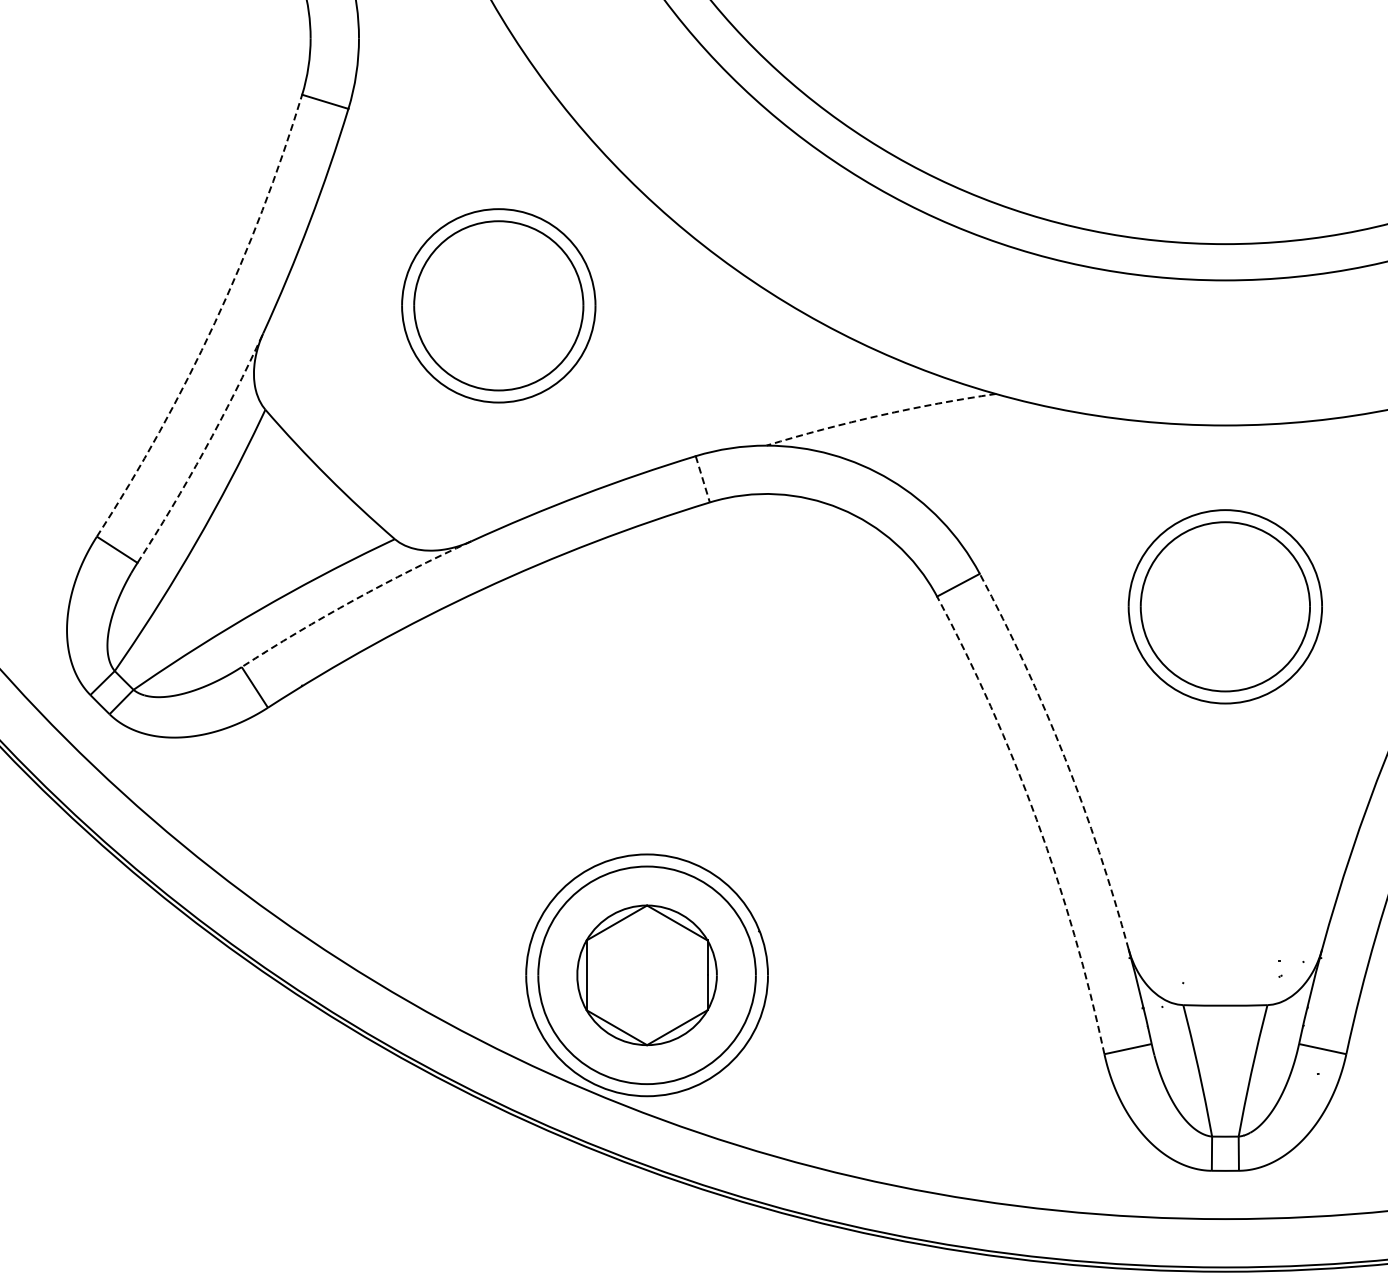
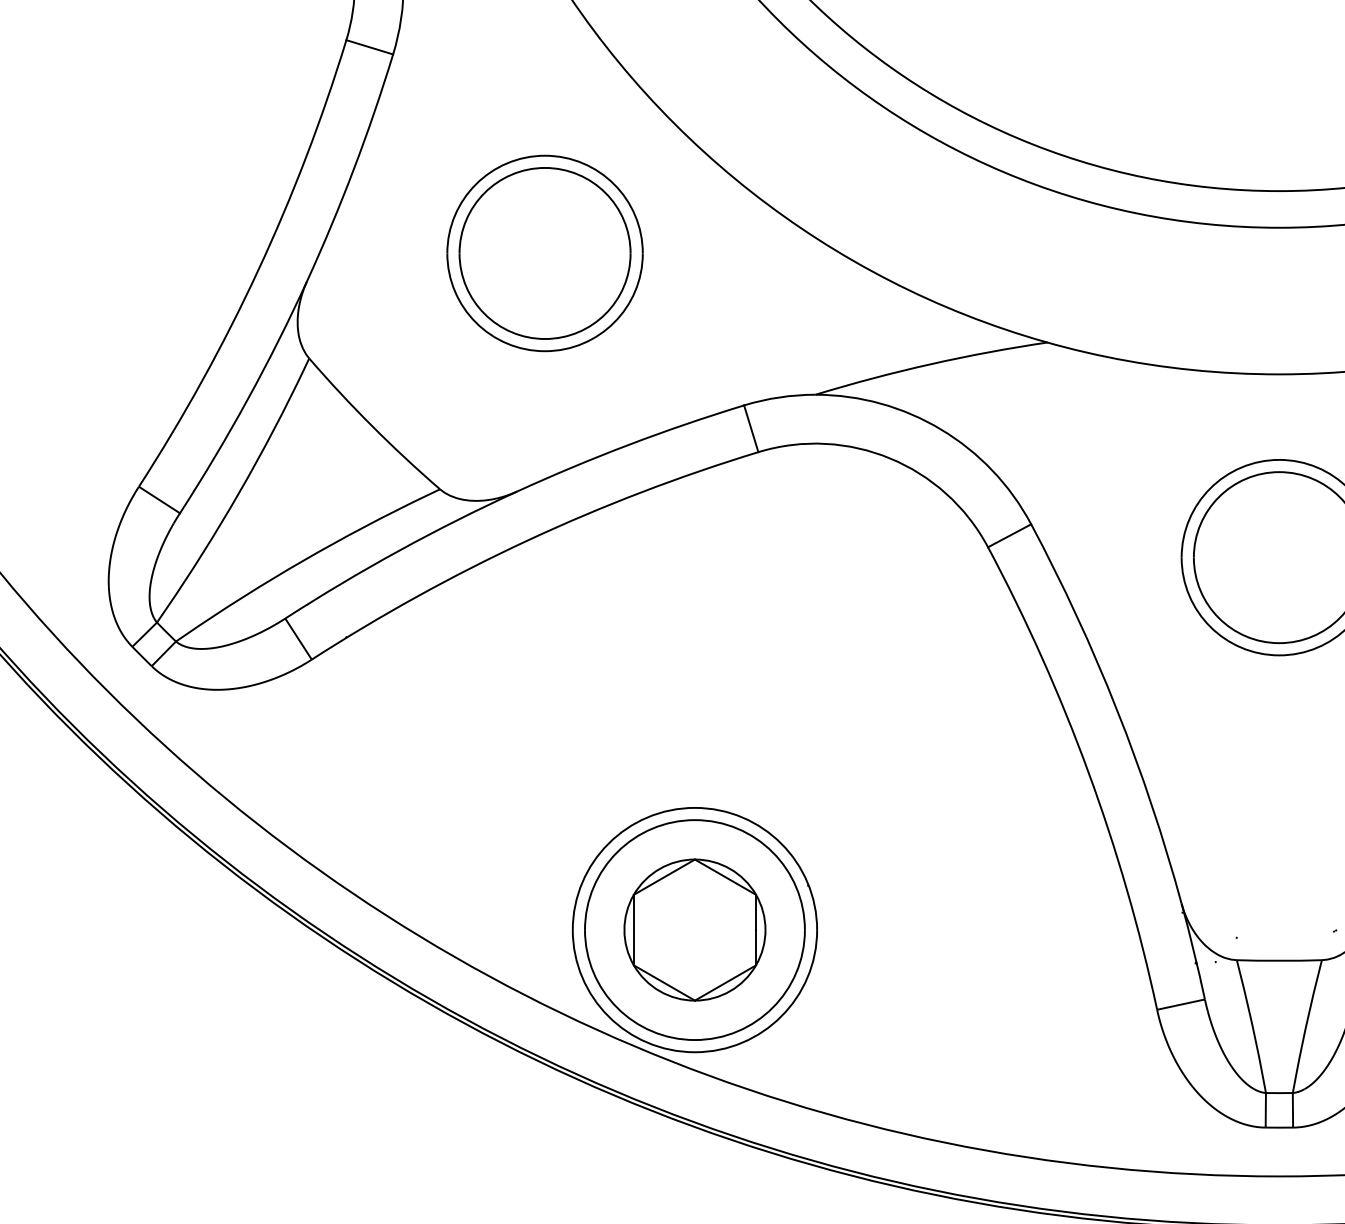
arc: (214, 322) -> (257, 270), dashed -> solid
arc: (880, 415) -> (930, 364), dashed -> solid
arc: (204, 450) -> (247, 399), dashed -> solid
line: (702, 479) -> (750, 428), dashed -> solid
arc: (354, 600) -> (399, 551), dashed -> solid
arc: (1064, 757) -> (1116, 709), dashed -> solid
arc: (1036, 819) -> (1088, 772), dashed -> solid

